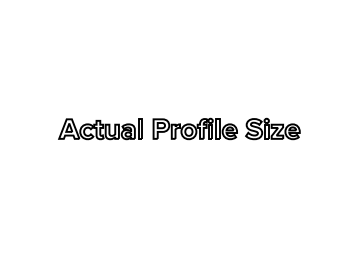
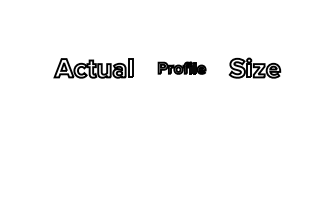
part: (194, 128) -> (181, 67), size x0.6

